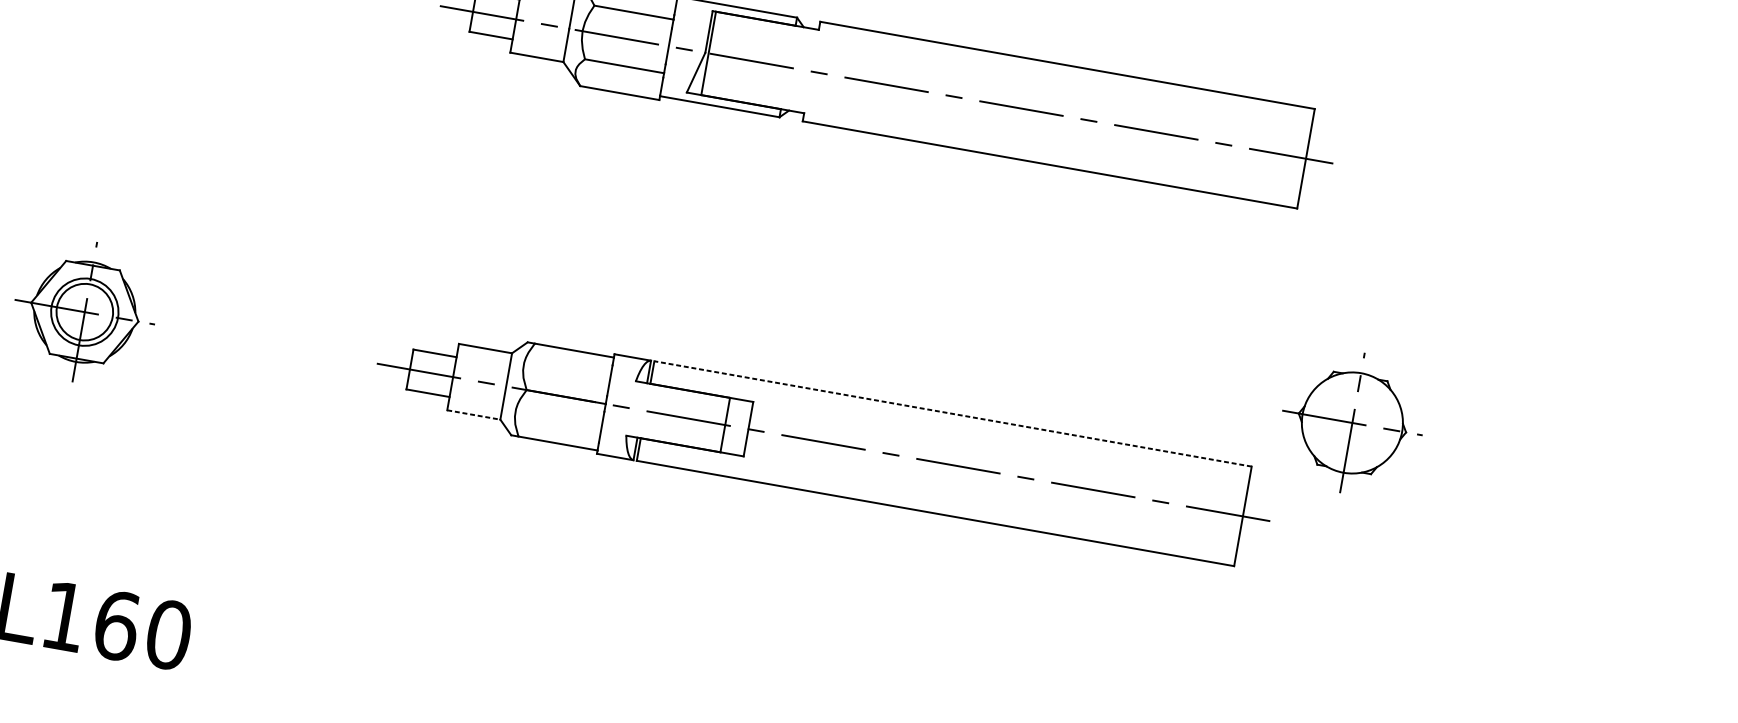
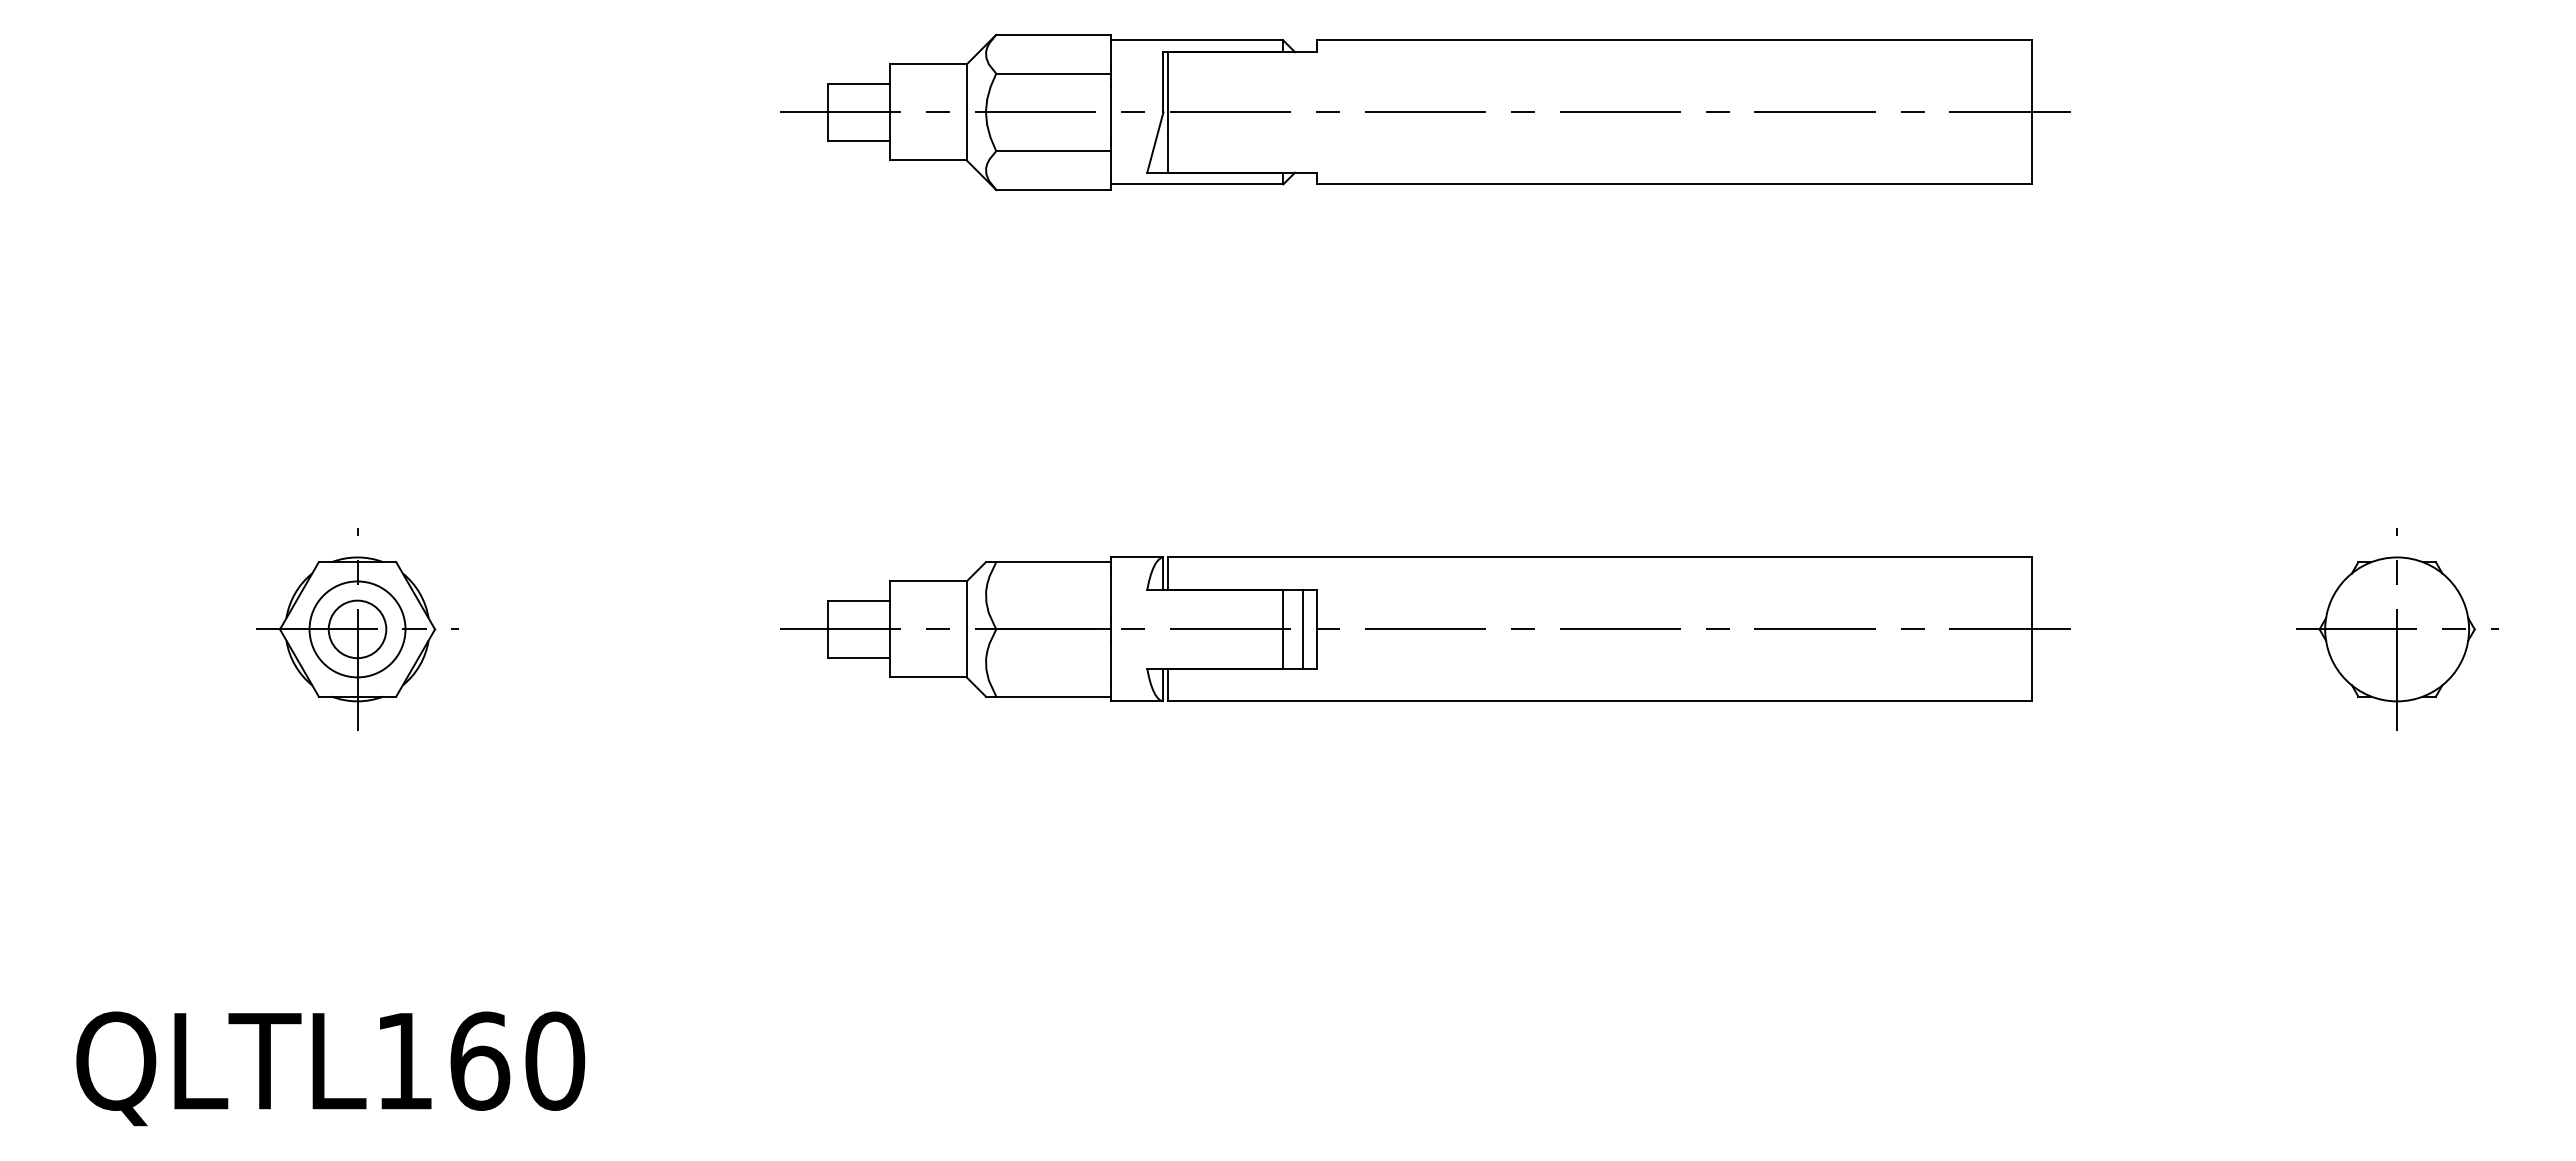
circle: (84, 312) -> (357, 629), size x0.71
line: (952, 413) -> (1599, 557), dashed -> solid
line: (473, 415) -> (928, 677), dashed -> solid
part: (1352, 423) -> (2397, 629), moved
line: (738, 427) -> (1302, 629), added

